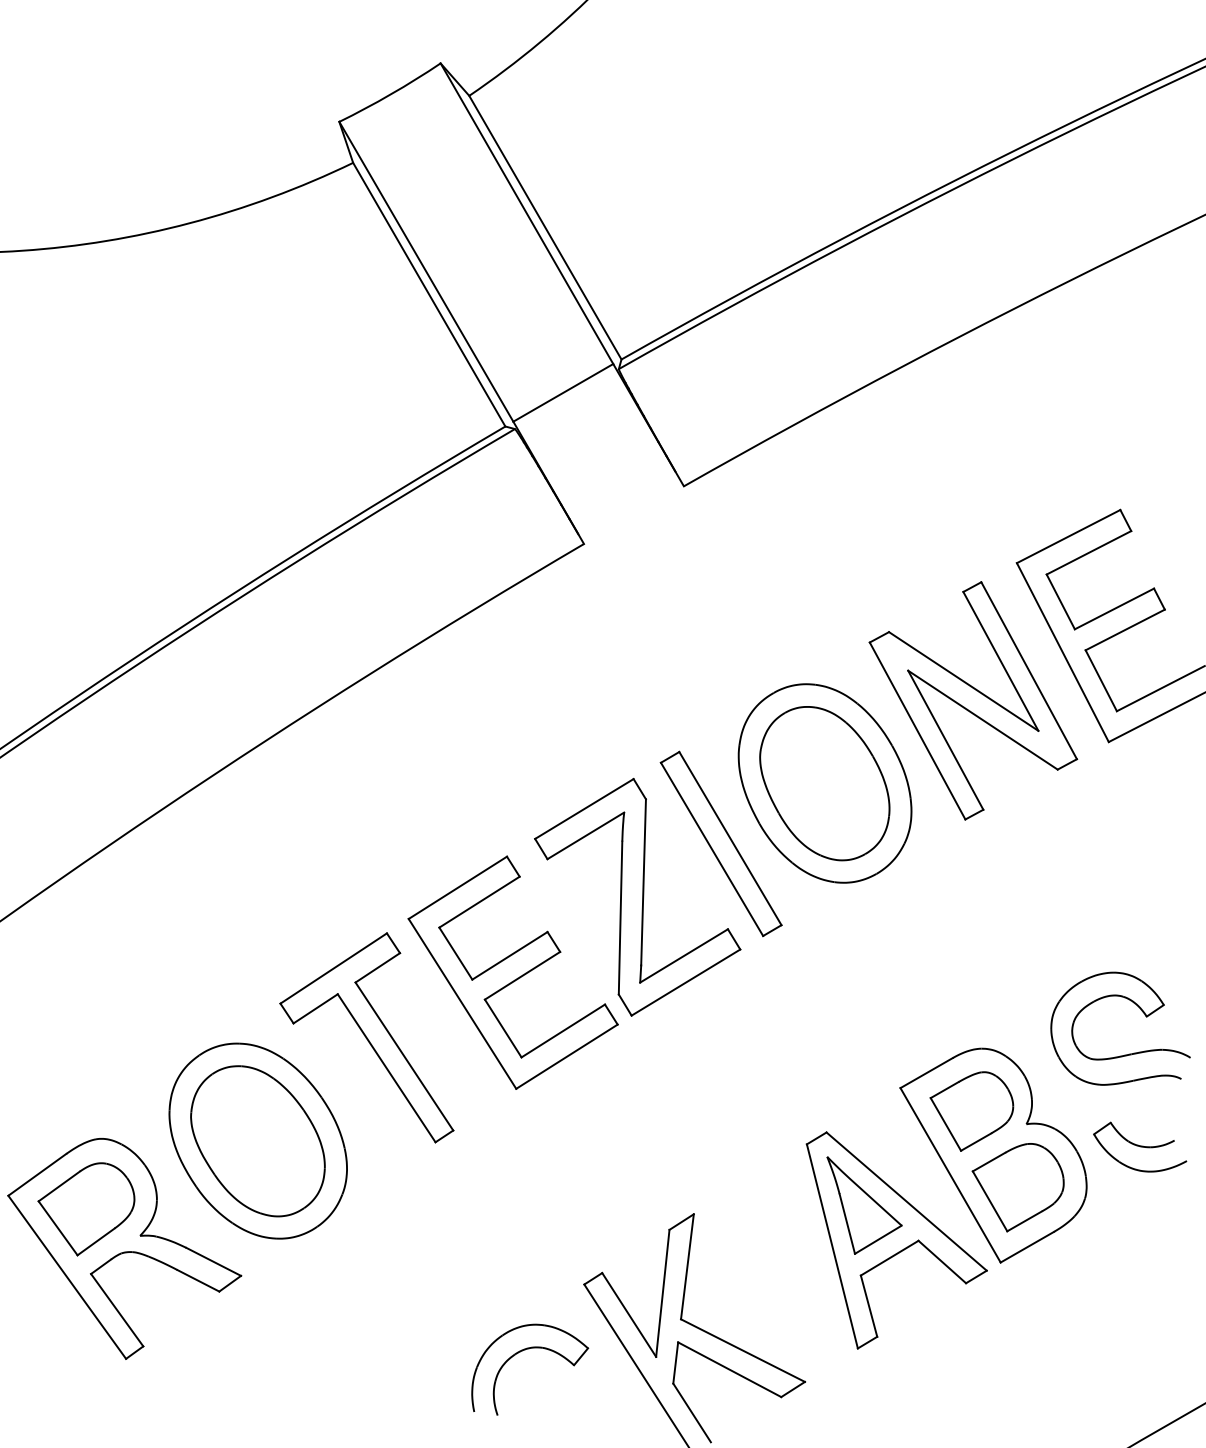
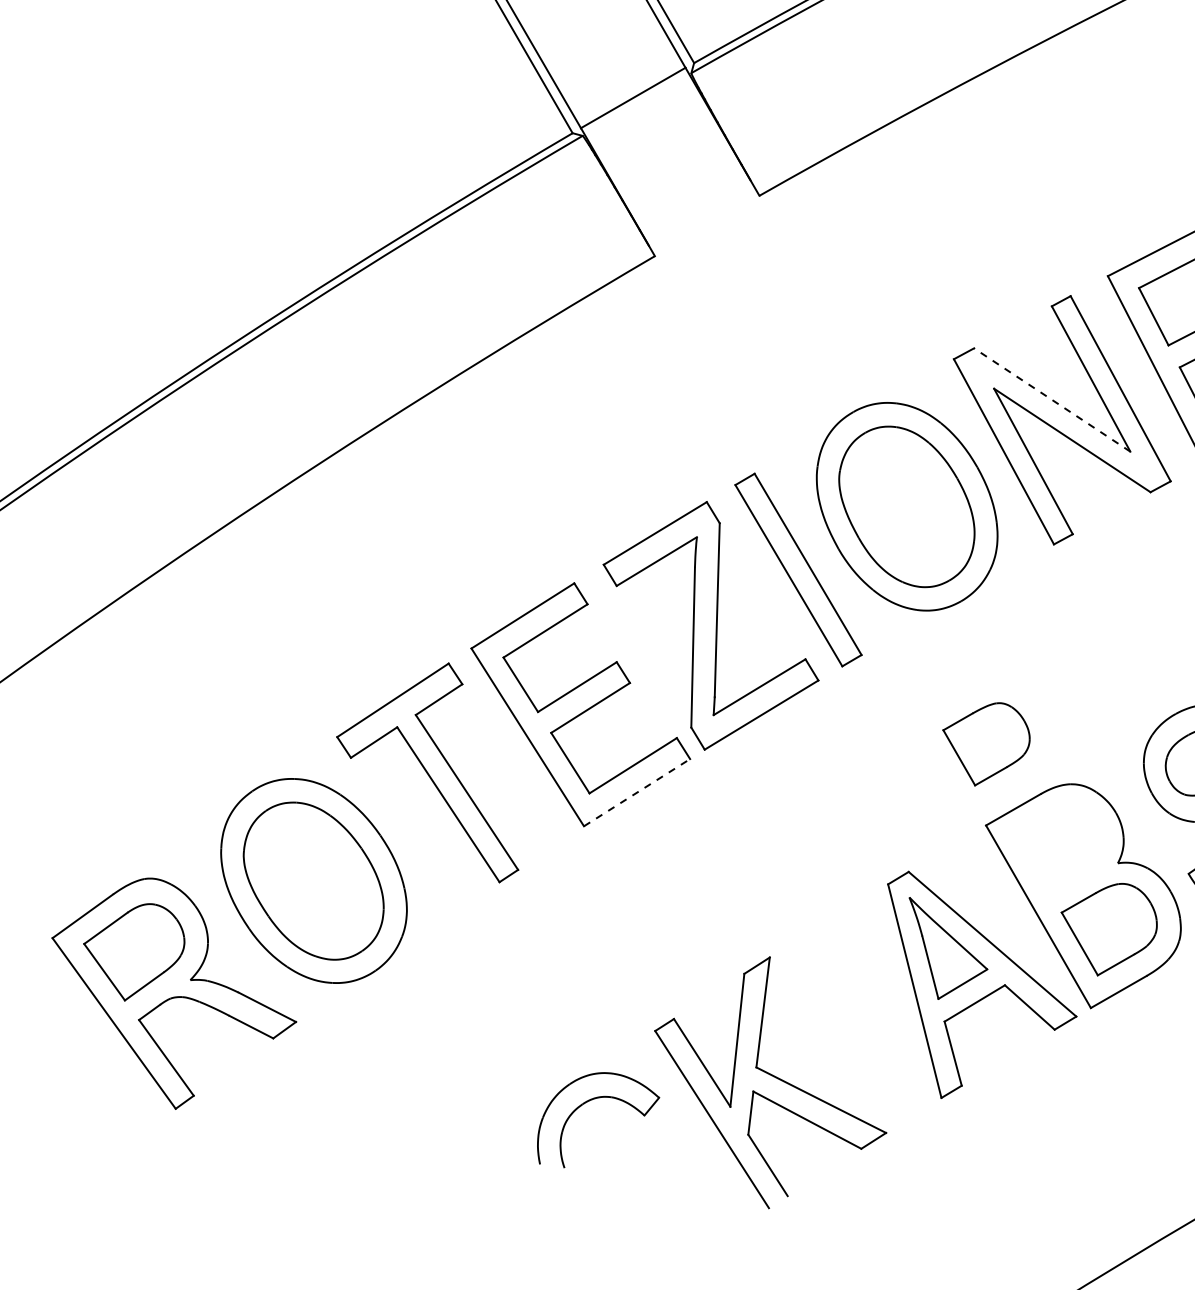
line: (963, 681) -> (1052, 400), solid -> dashed
line: (567, 1056) -> (637, 792), solid -> dashed
part: (971, 1111) -> (986, 744), moved

